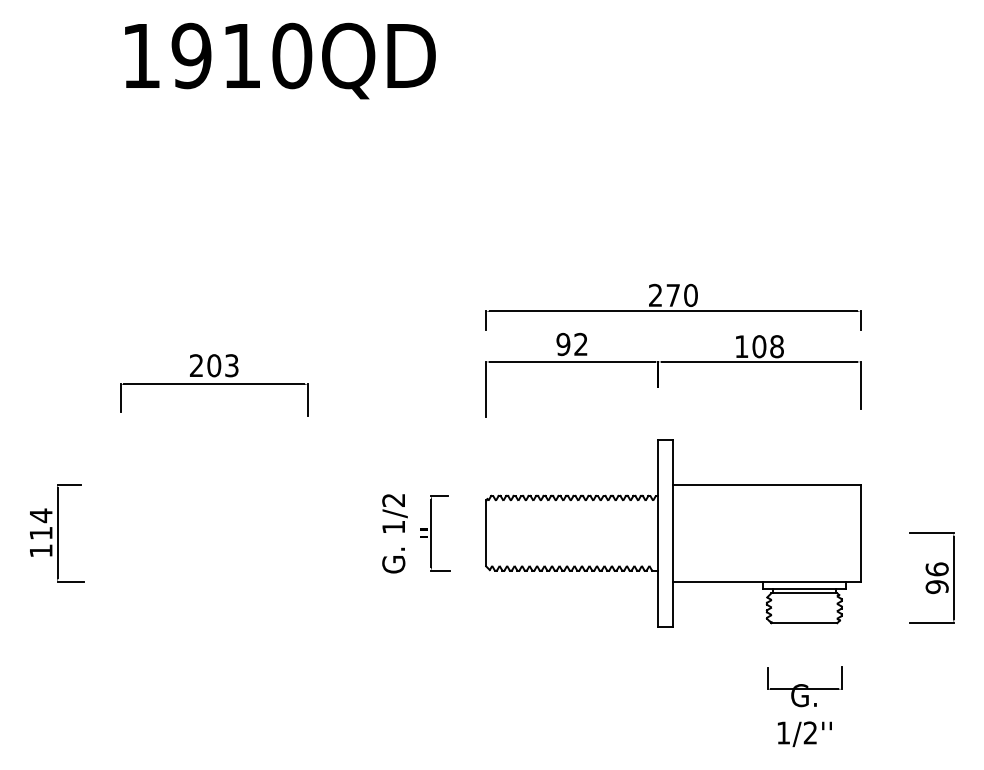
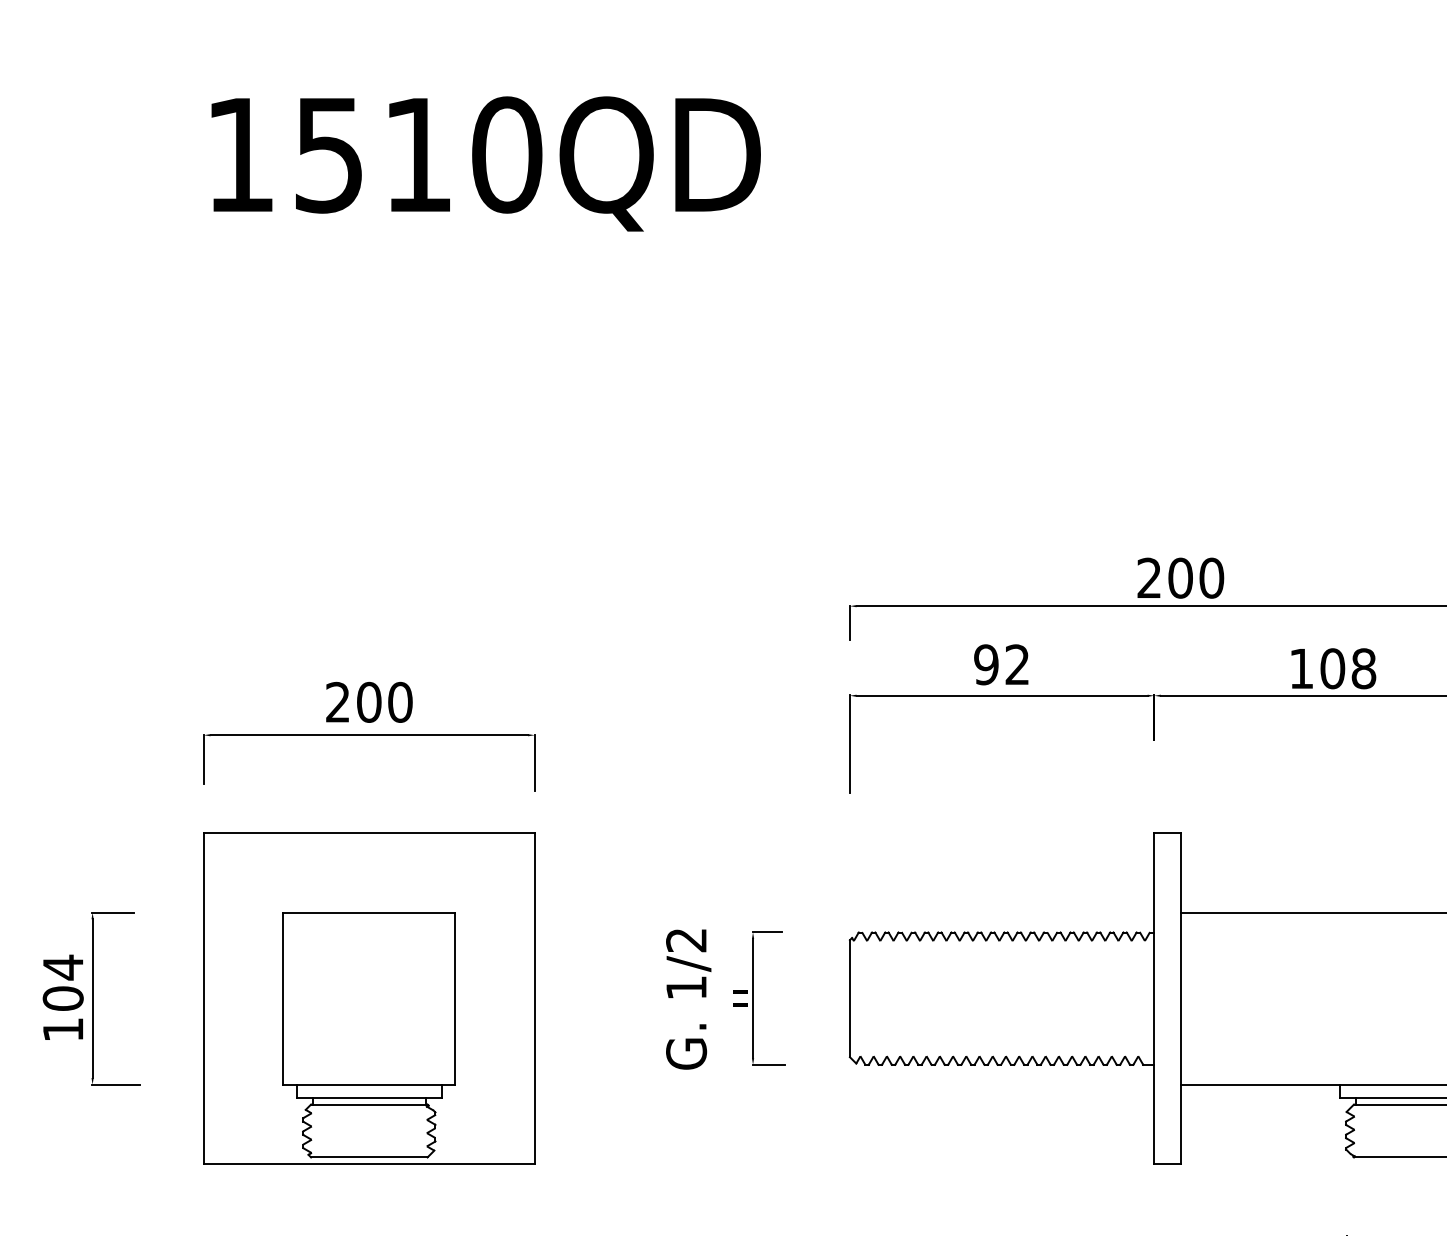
text: (191, 55) -> (328, 154), 1910QD -> 1510QD
text: (673, 295) -> (1180, 578), 270 -> 200
text: (231, 365) -> (399, 701), 203 -> 200
text: (40, 533) -> (62, 998), 114 -> 104
part: (214, 533) -> (369, 998), added

